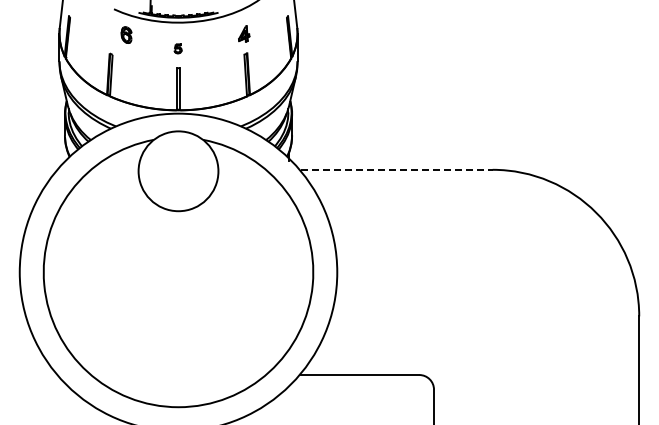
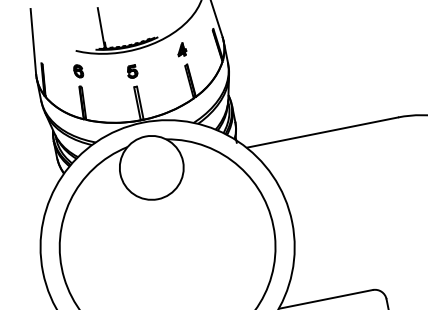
part: (126, 34) -> (78, 70), moved
part: (177, 48) -> (131, 71), size x1.67
line: (396, 169) -> (322, 132), dashed -> solid

